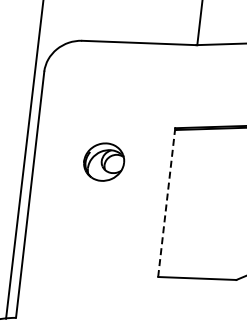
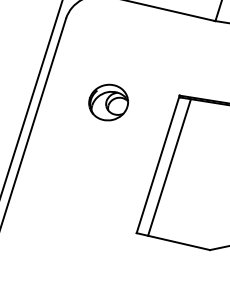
part: (104, 161) -> (109, 102), moved
line: (166, 202) -> (157, 164), dashed -> solid
line: (178, 203) -> (169, 167), added

